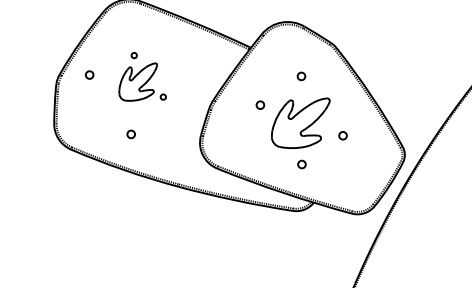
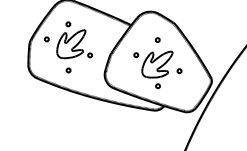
part: (142, 77) -> (74, 40), size x1.43

